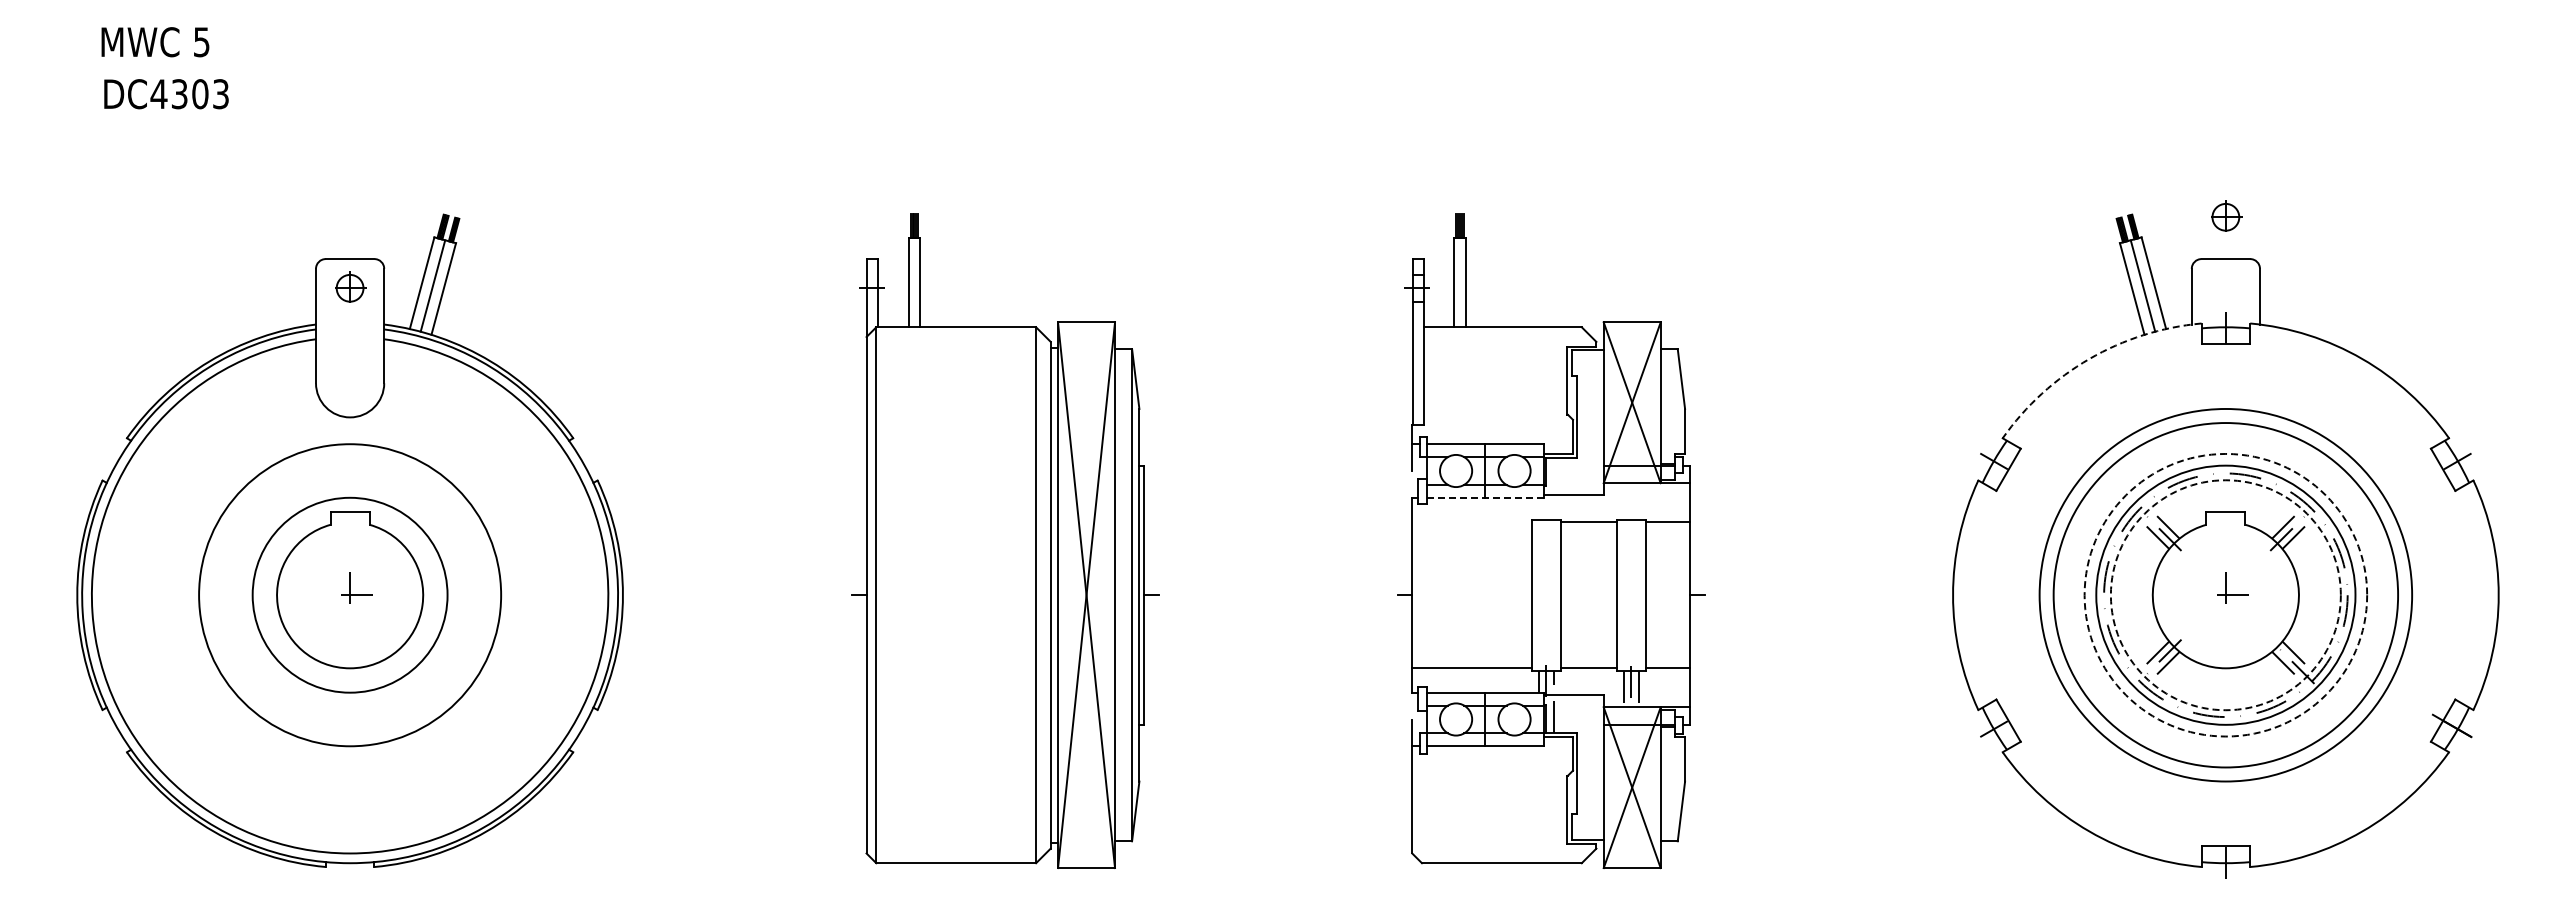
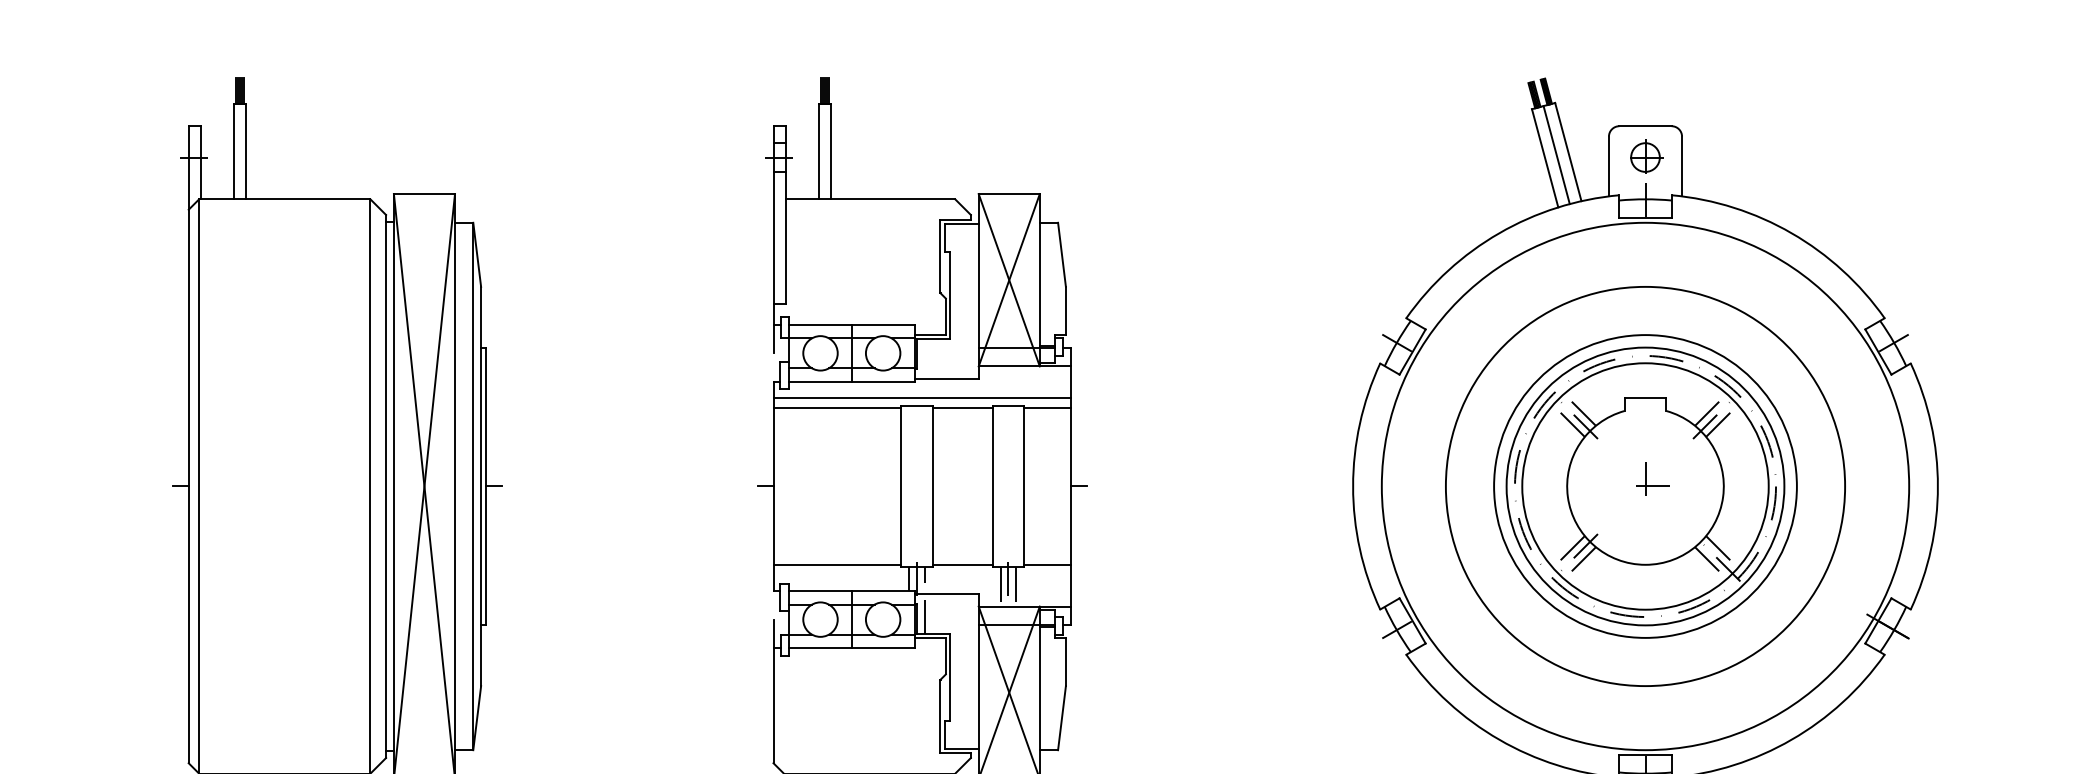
part: (2226, 215) -> (1646, 155), moved
arc: (2089, 358) -> (1499, 232), dashed -> solid
line: (1484, 497) -> (850, 381), dashed -> solid
line: (1550, 512) -> (921, 397), added
line: (1471, 522) -> (837, 408), added
circle: (2225, 594) -> (1645, 485), dashed -> solid
circle: (2225, 595) -> (1645, 486), dashed -> solid
circle: (2225, 595) -> (1645, 486), size x1.43

